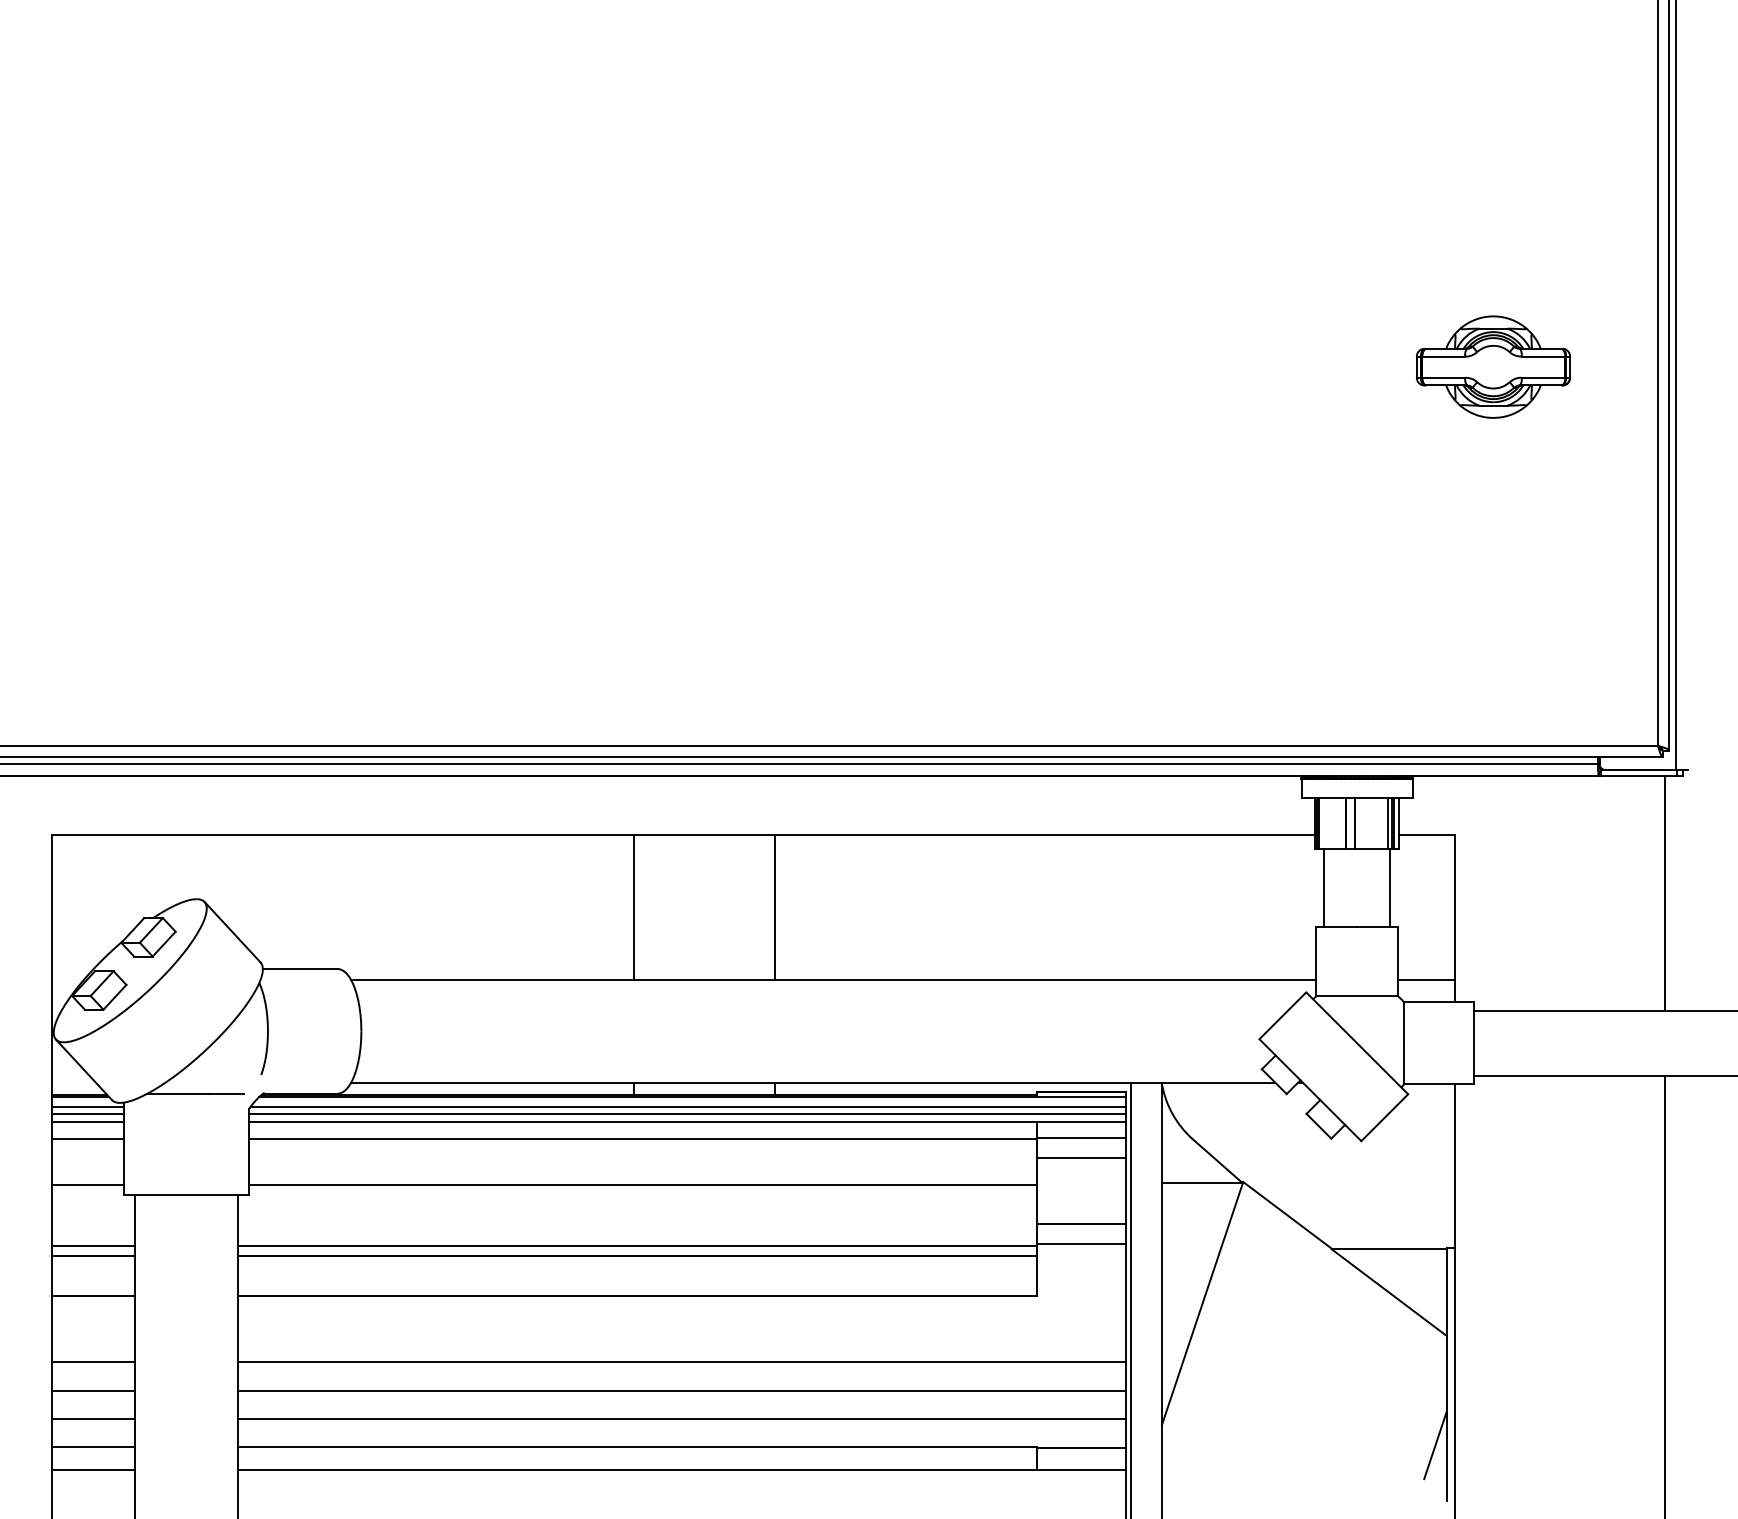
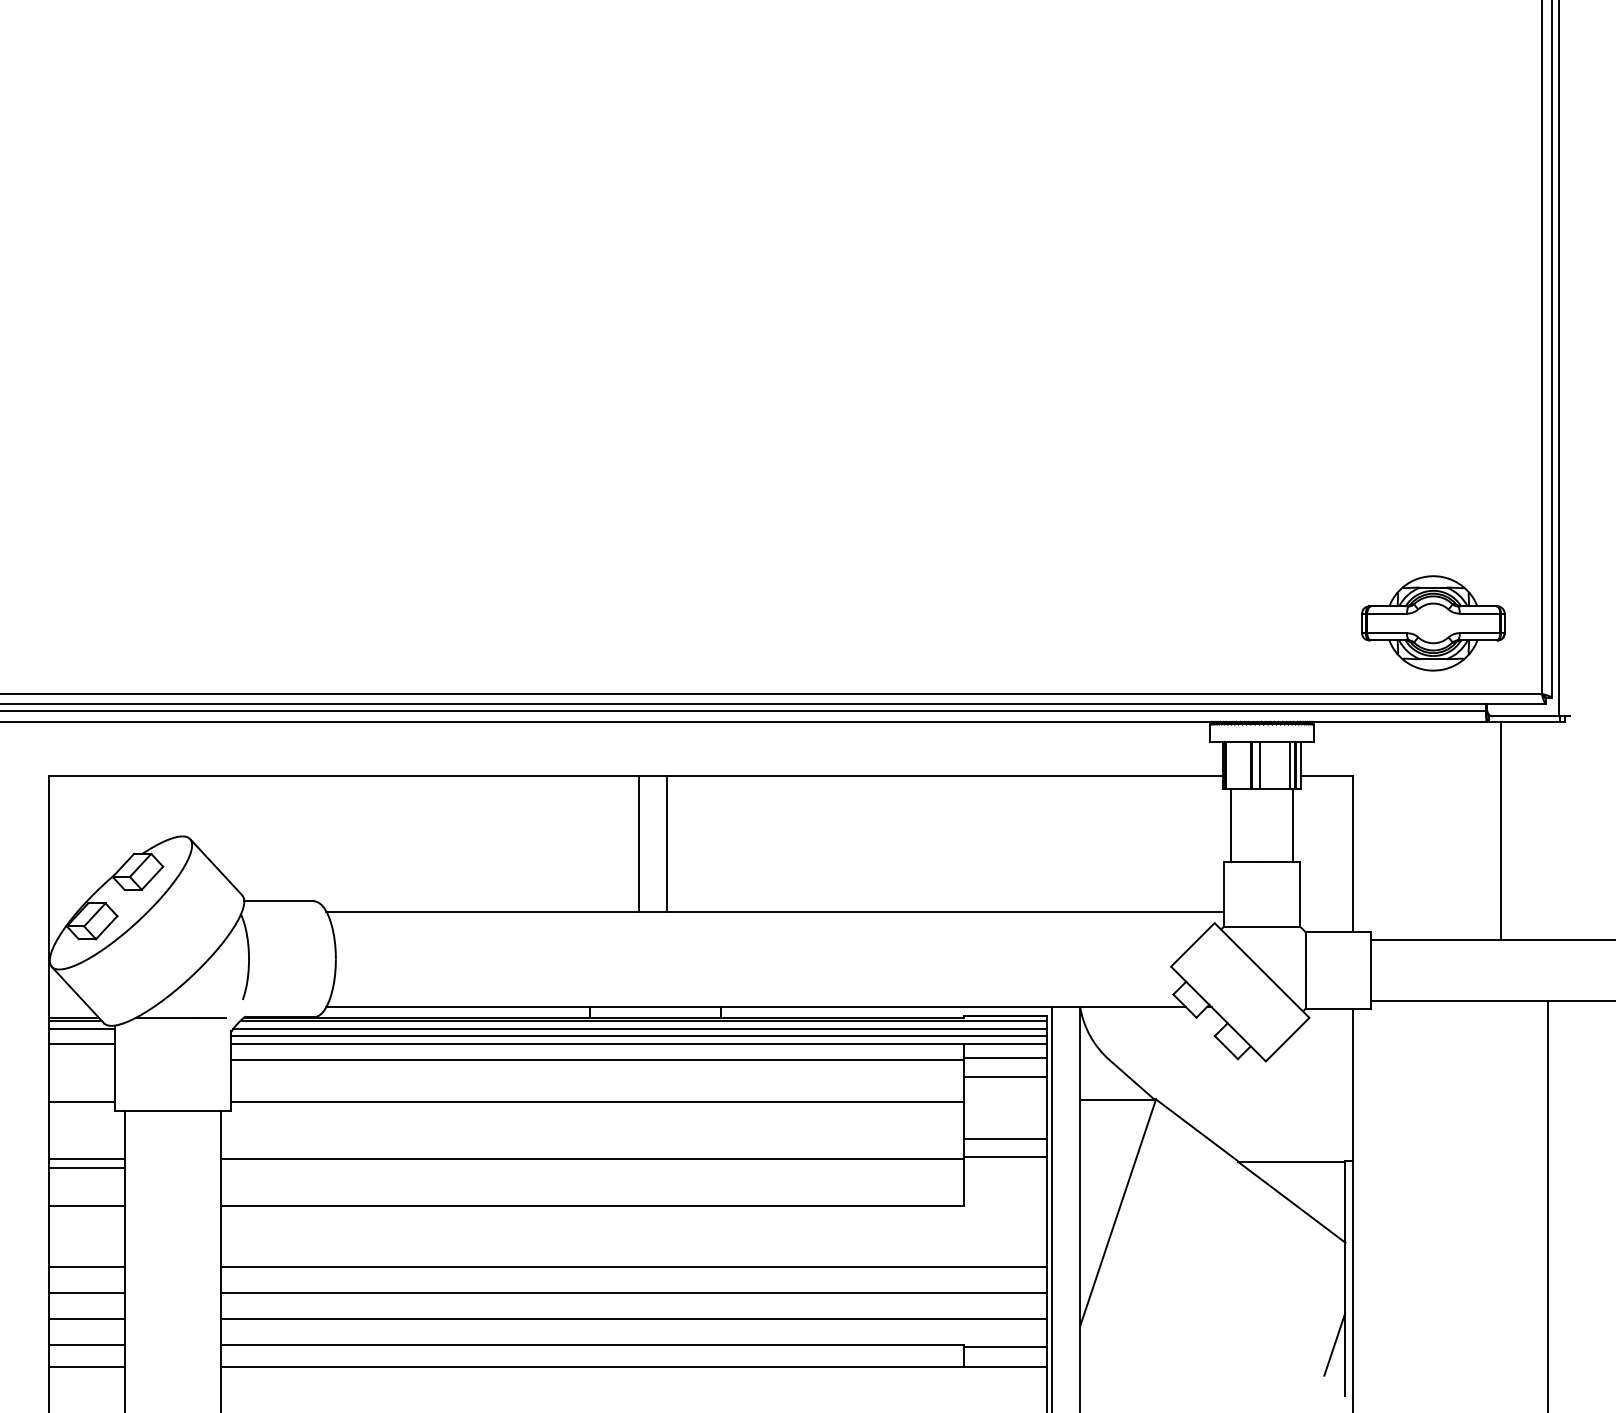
part: (1493, 366) -> (1433, 622), moved
line: (1664, 893) -> (1501, 831), moved
line: (634, 906) -> (639, 843), moved
line: (774, 906) -> (666, 843), moved
line: (1426, 979) -> (1326, 911), removed
line: (88, 1114) -> (82, 1036), removed
line: (88, 1139) -> (82, 1059), removed
line: (637, 1256) -> (592, 1168), removed

